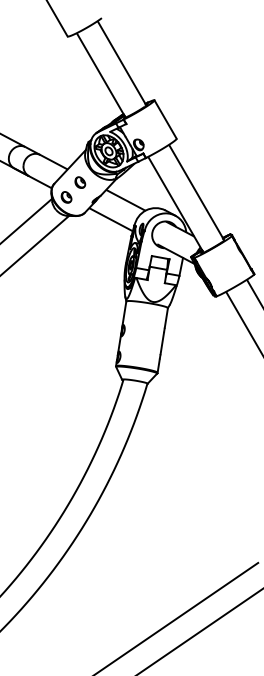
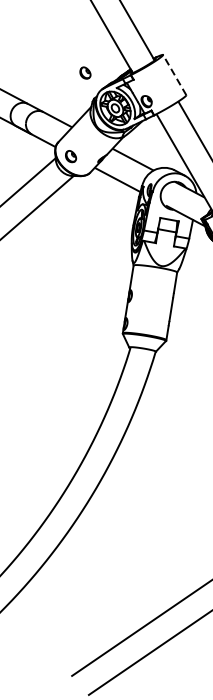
line: (165, 119) -> (174, 75), solid -> dashed
part: (80, 182) -> (85, 72), moved

